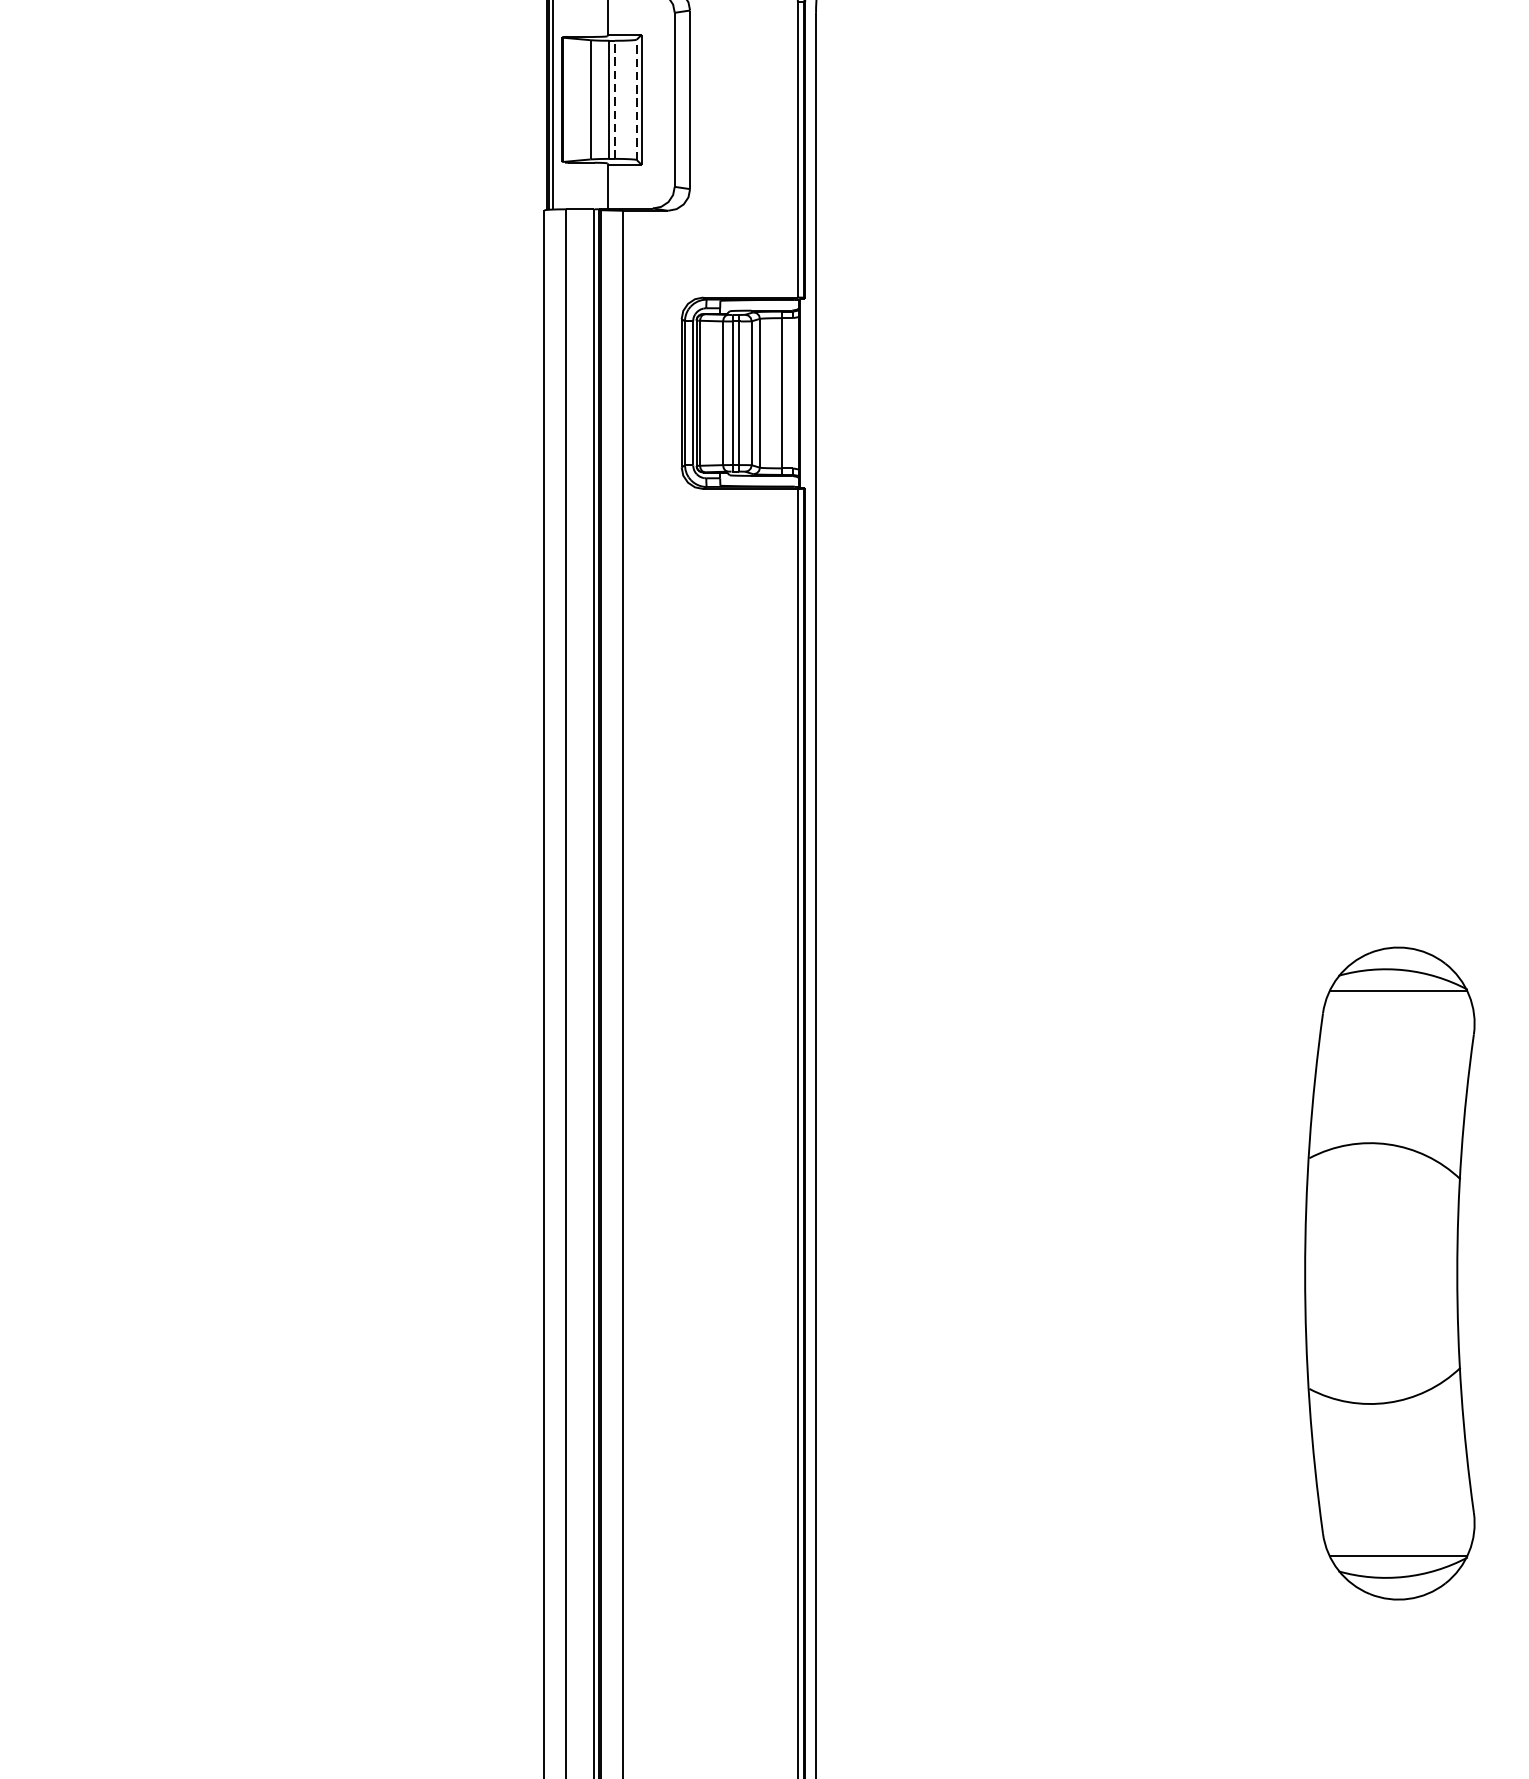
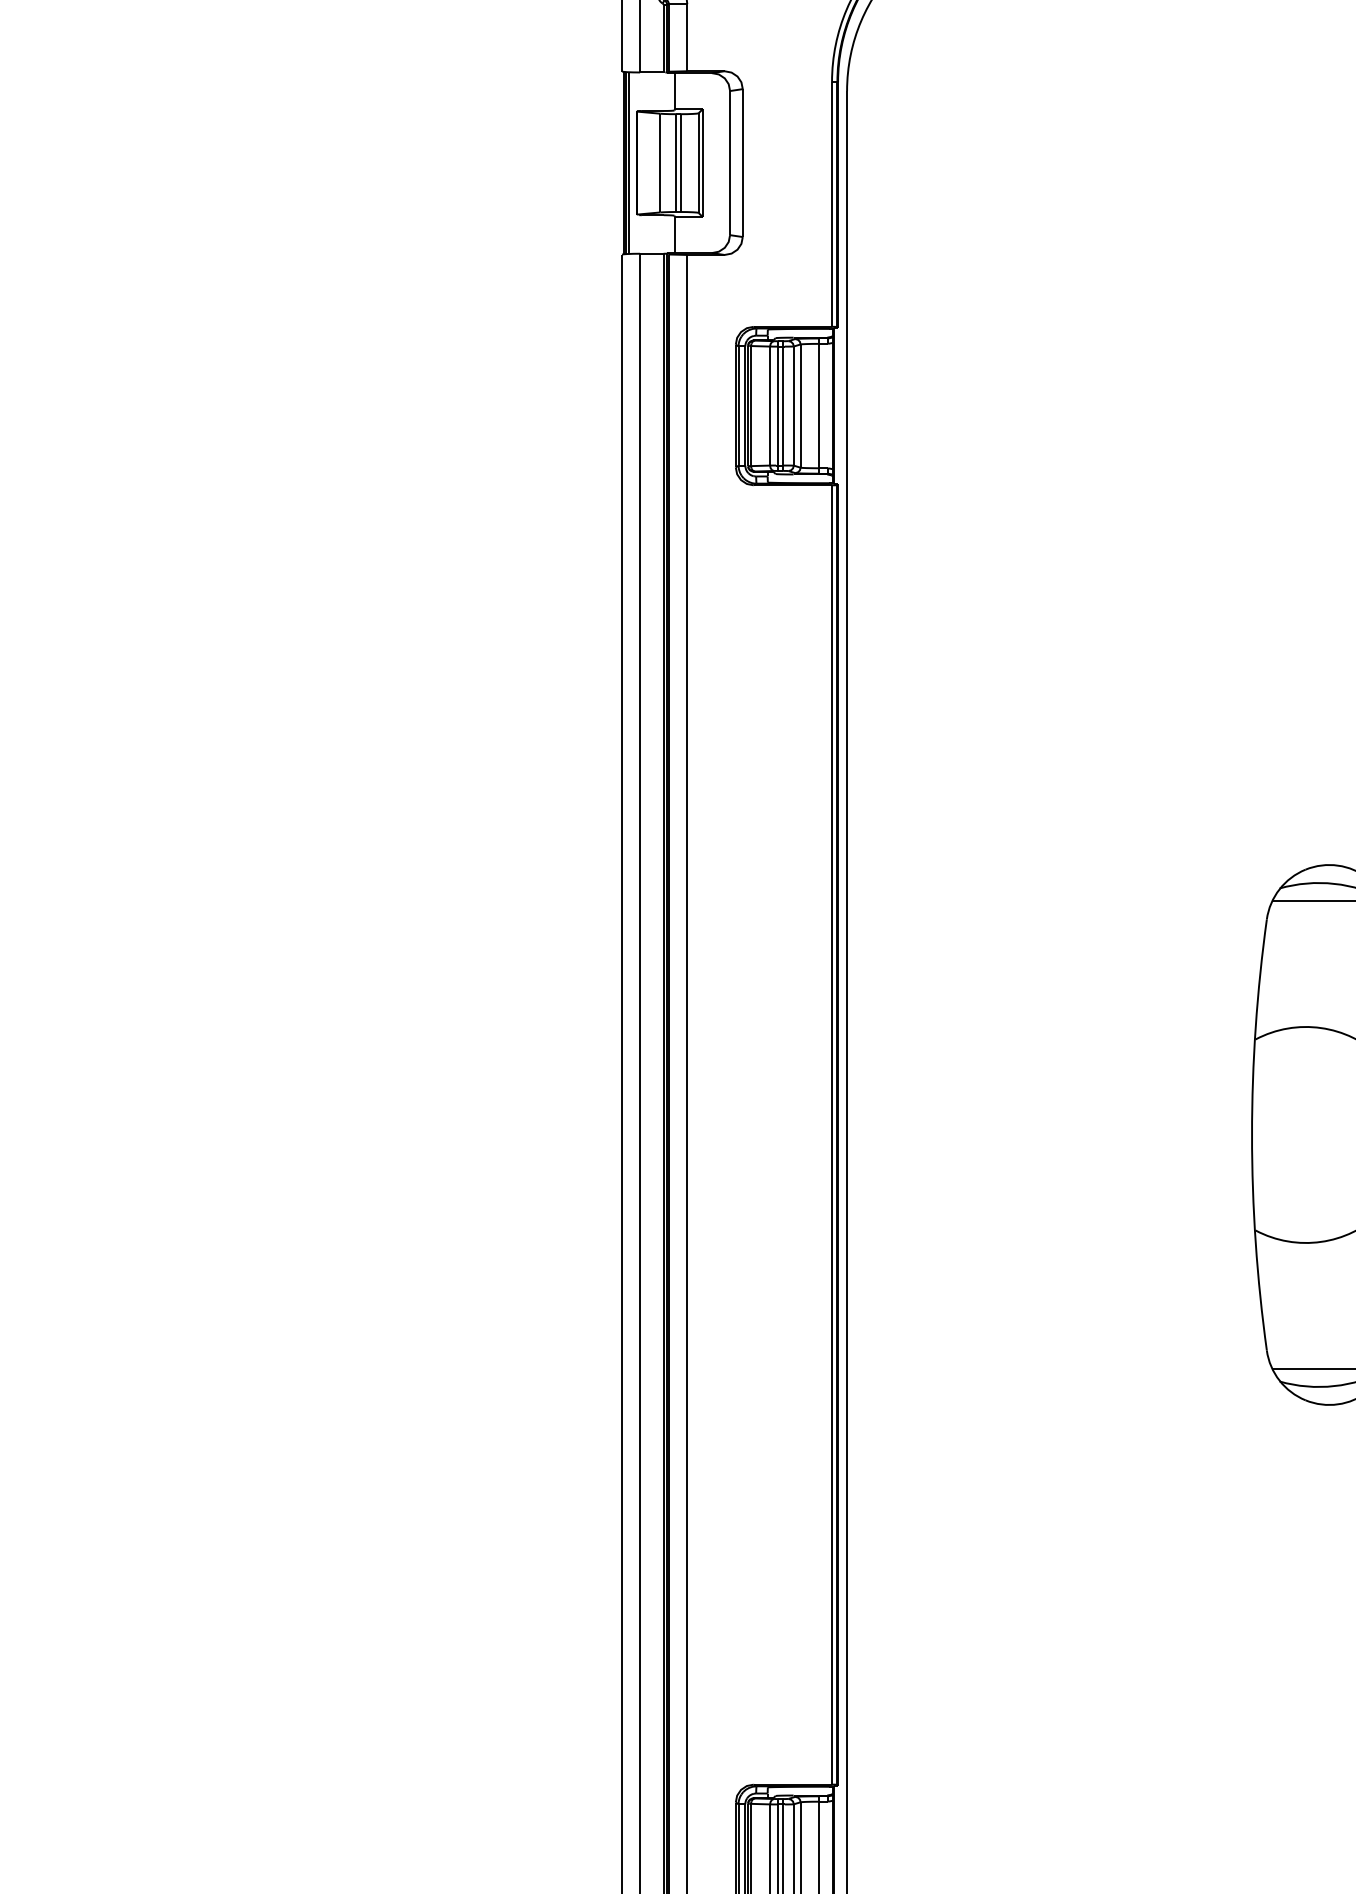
line: (614, 100) -> (680, 163), dashed -> solid
line: (636, 100) -> (698, 163), dashed -> solid

